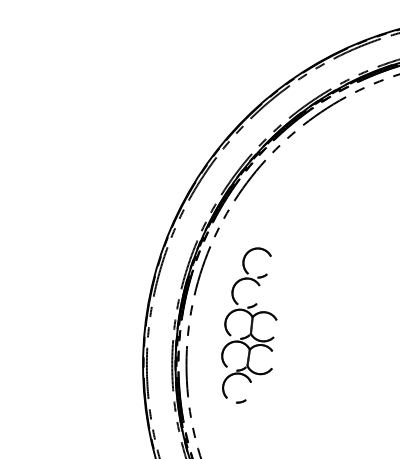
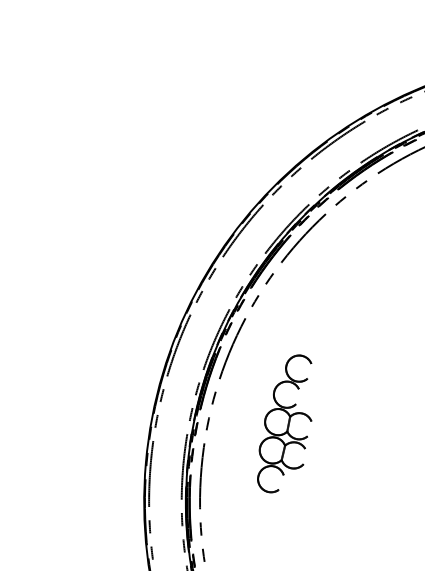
part: (249, 325) -> (286, 423), size x0.7

